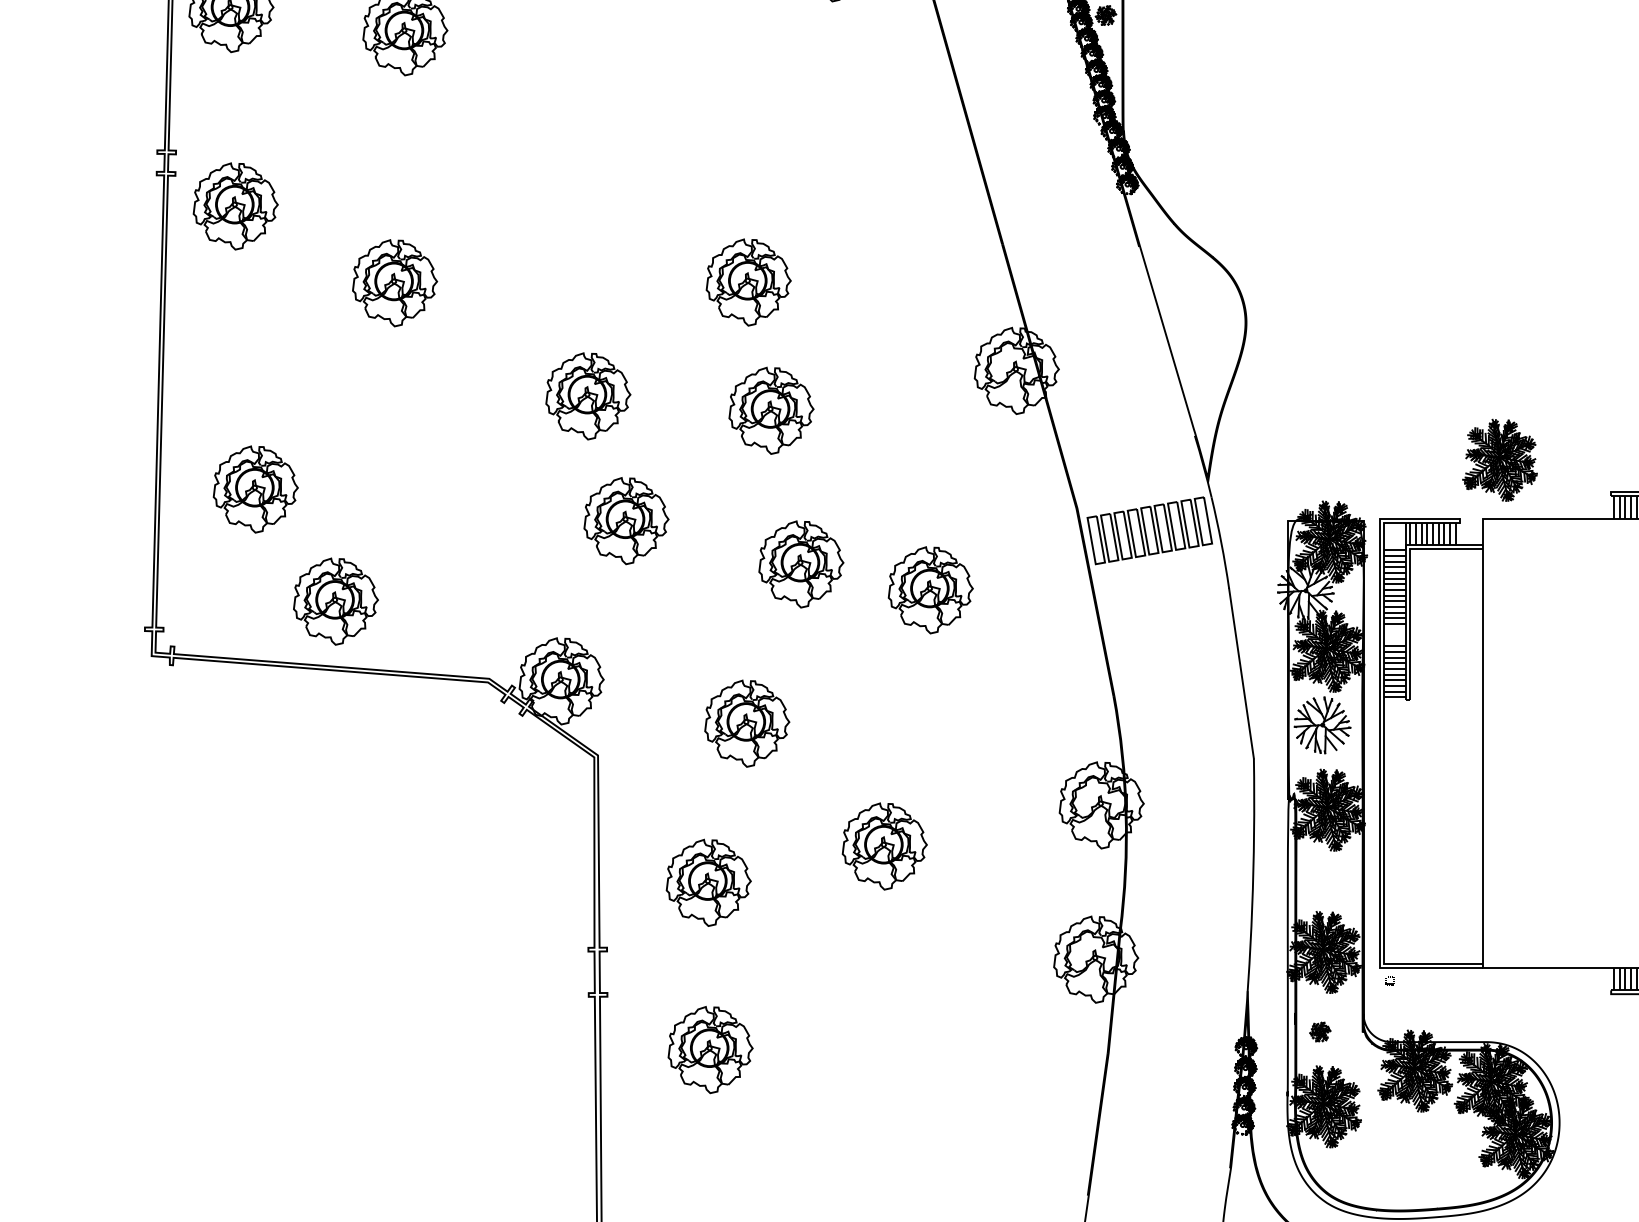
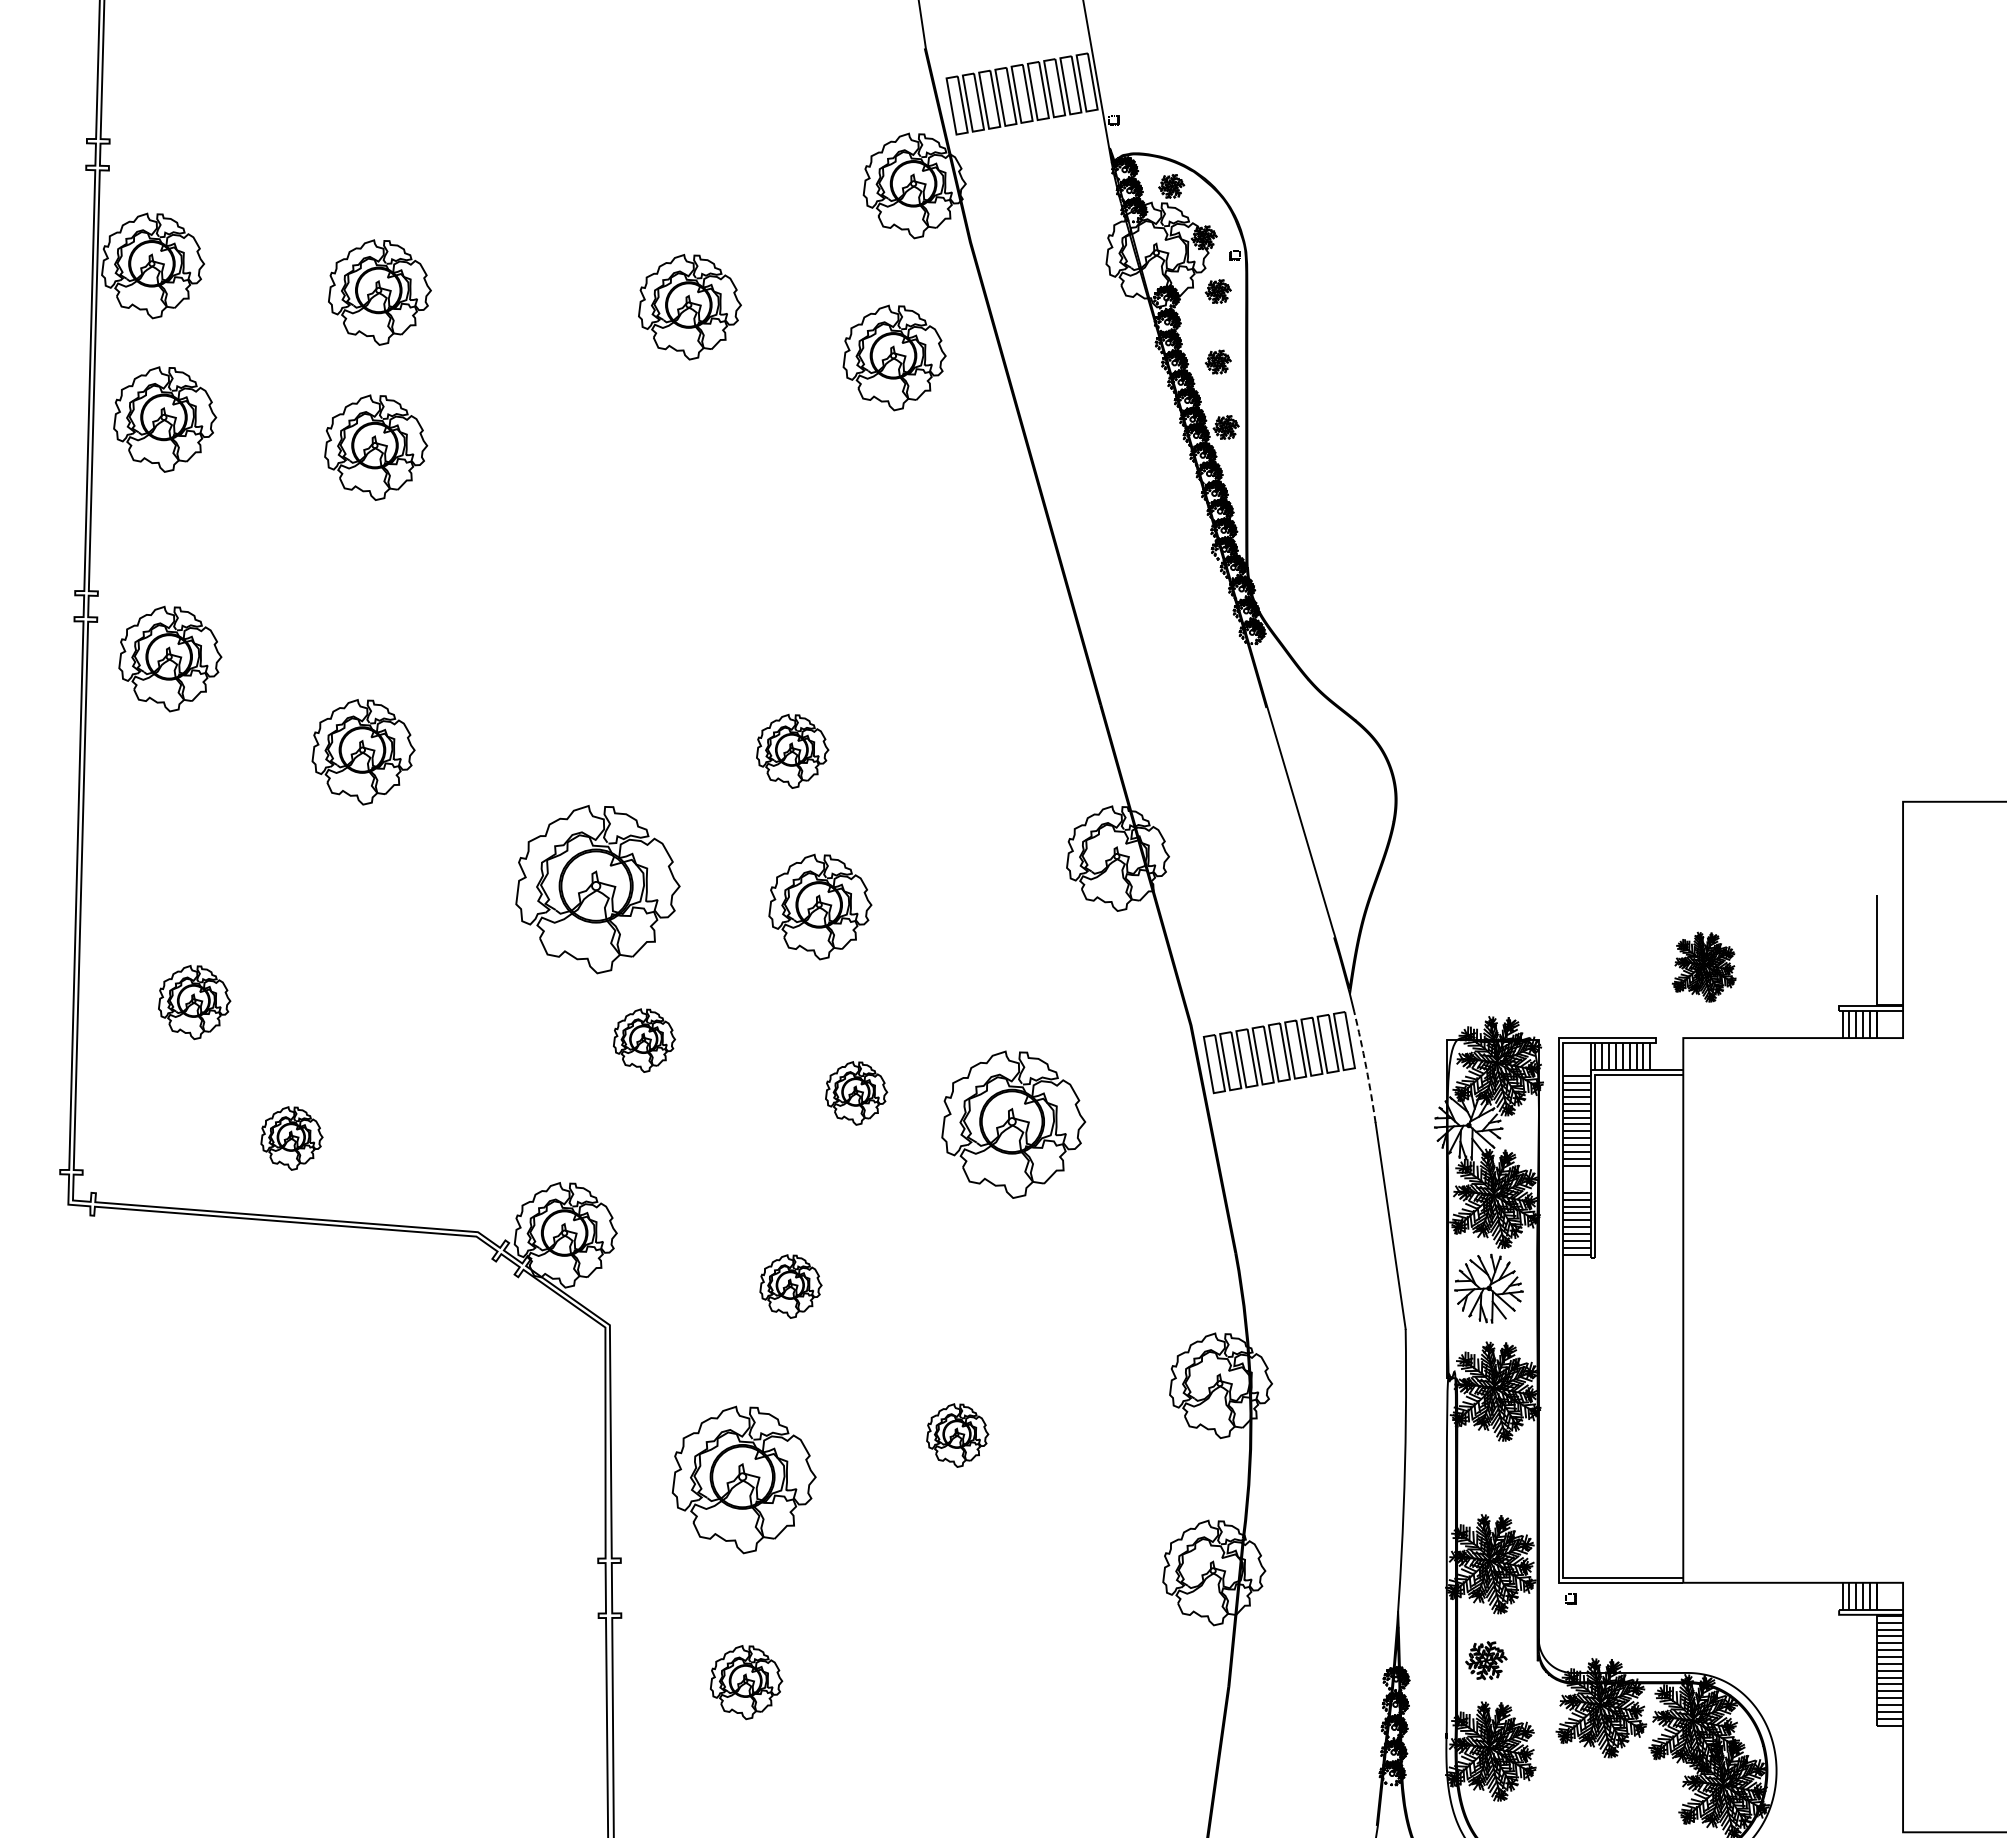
part: (748, 282) -> (792, 751), size x0.7
part: (588, 396) -> (598, 889), size x1.6
part: (1499, 460) -> (1703, 967), size x0.7
part: (255, 489) -> (194, 1002), size x0.7
part: (626, 520) -> (644, 1040), size x0.6
arc: (1221, 543) -> (1366, 1067), solid -> dashed
part: (801, 564) -> (856, 1093), size x0.6
part: (930, 590) -> (1013, 1124), size x1.4
part: (335, 601) -> (291, 1138), size x0.6
part: (746, 723) -> (790, 1286), size x0.6
part: (884, 846) -> (957, 1435), size x0.6
part: (708, 882) -> (744, 1479), size x1.4
part: (1319, 1031) -> (1485, 1660), size x1.6
part: (710, 1049) -> (746, 1682), size x0.7

